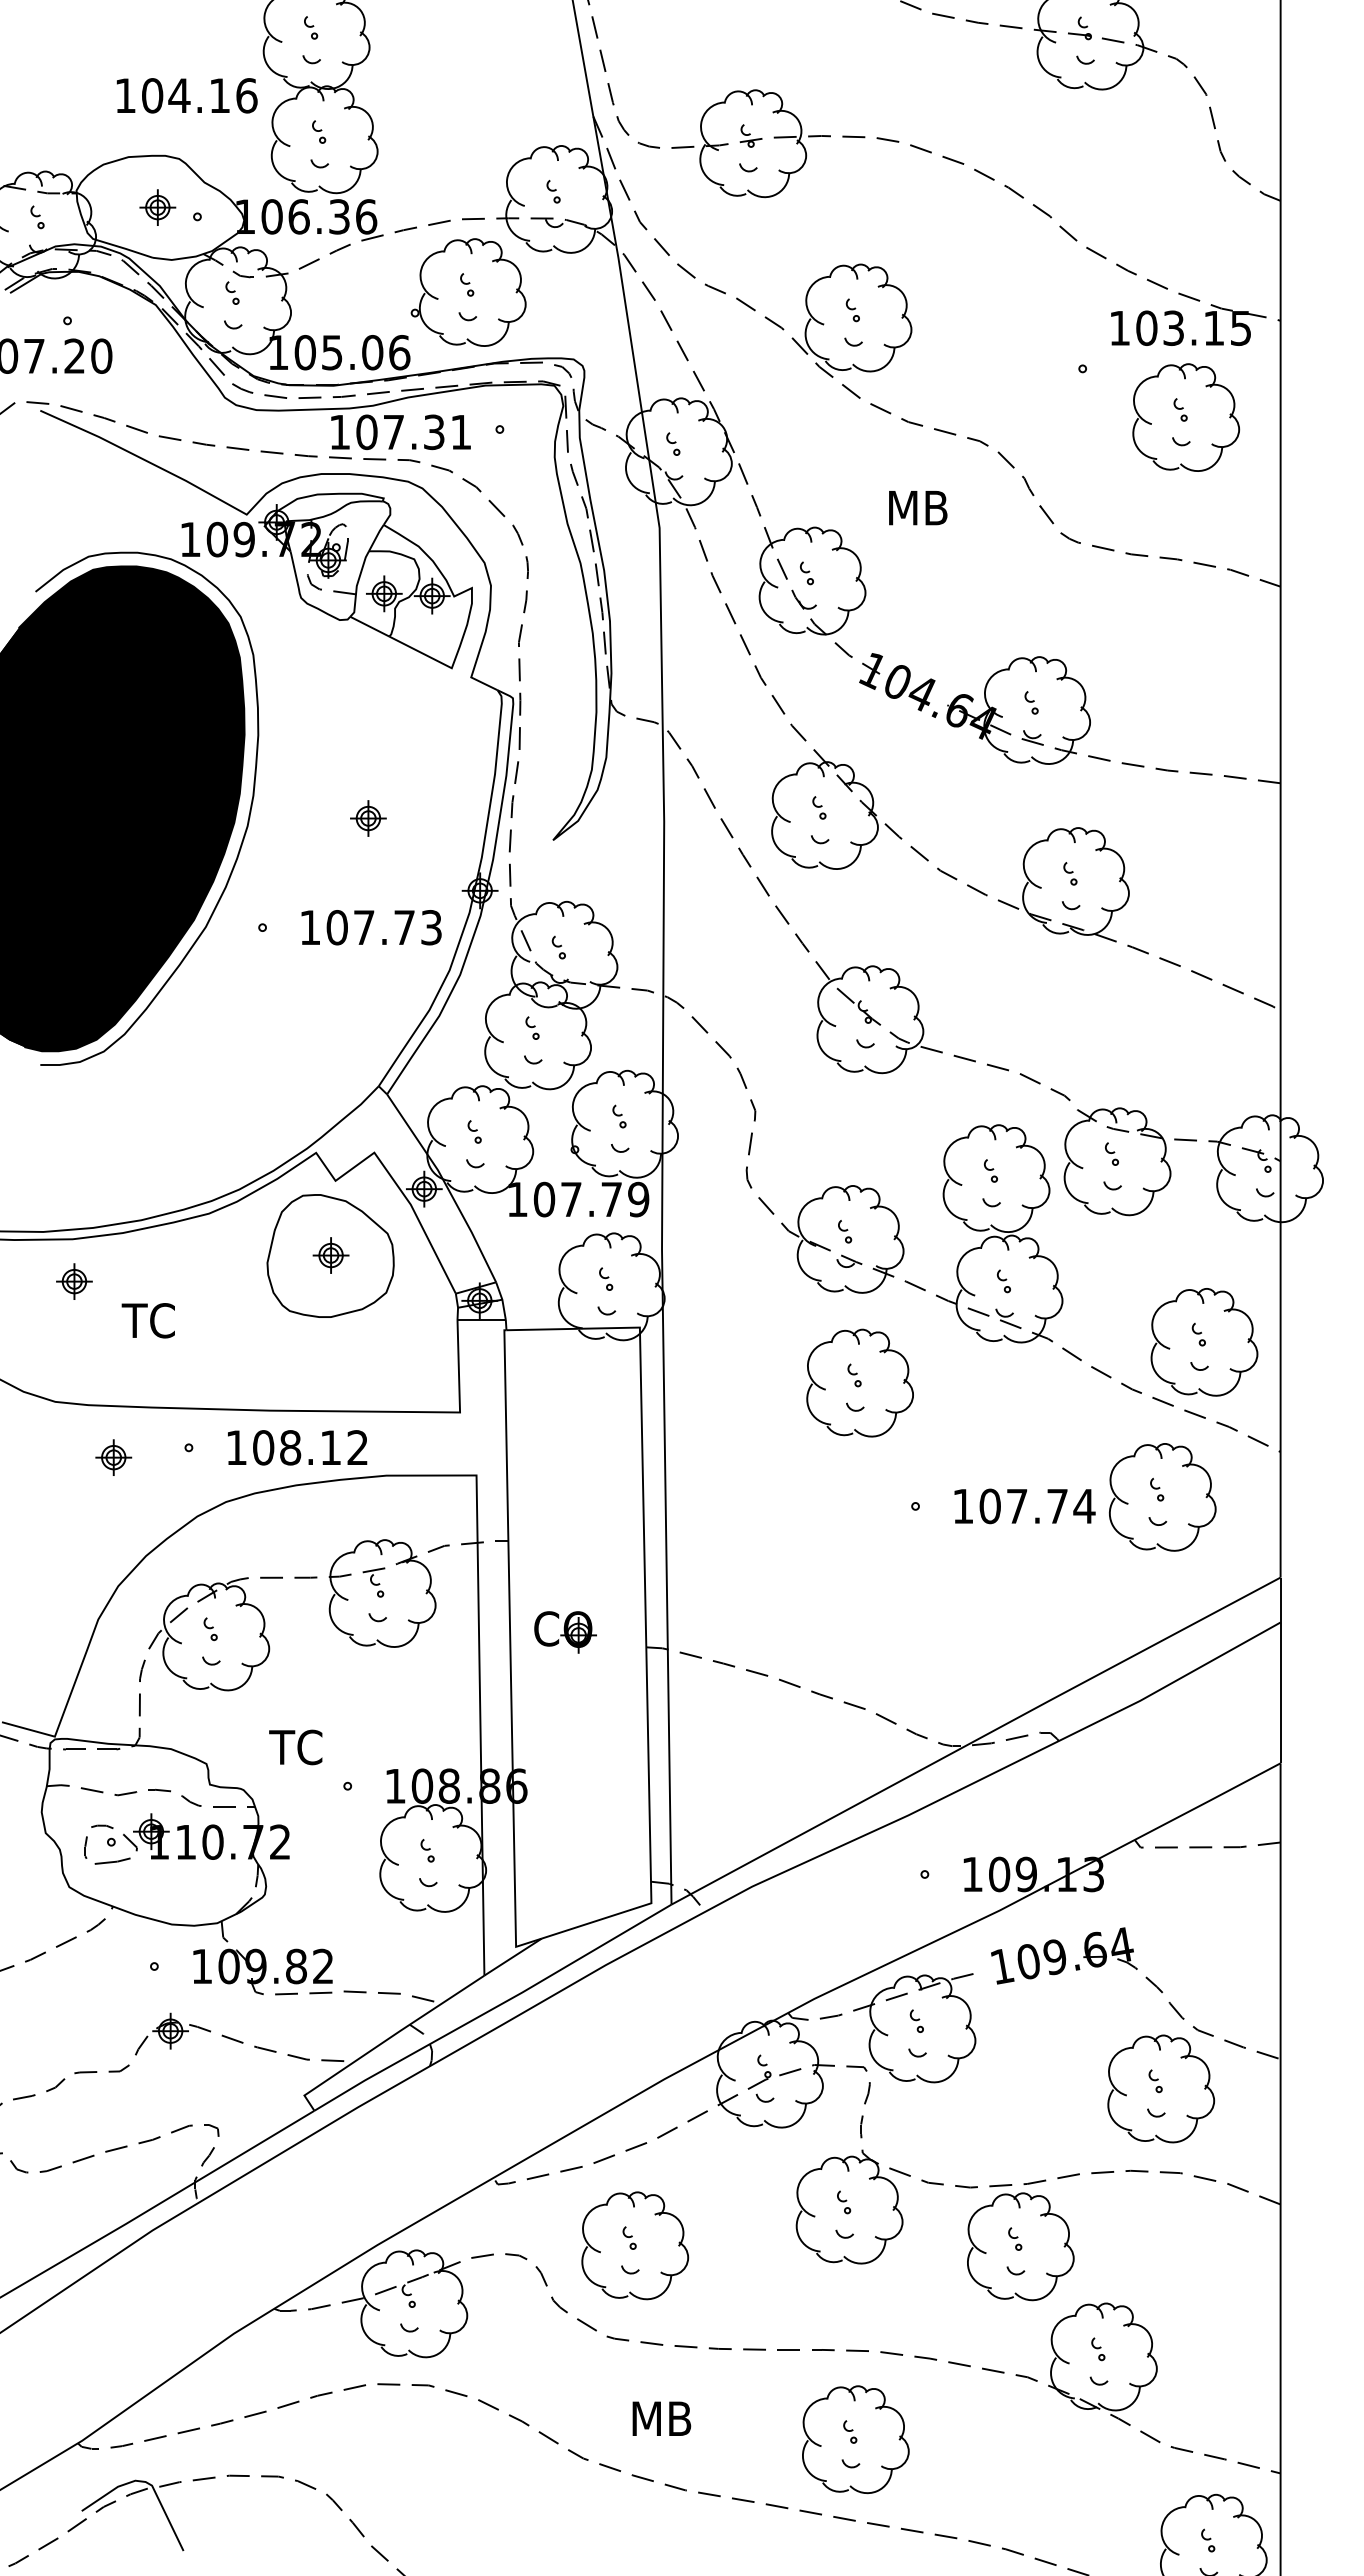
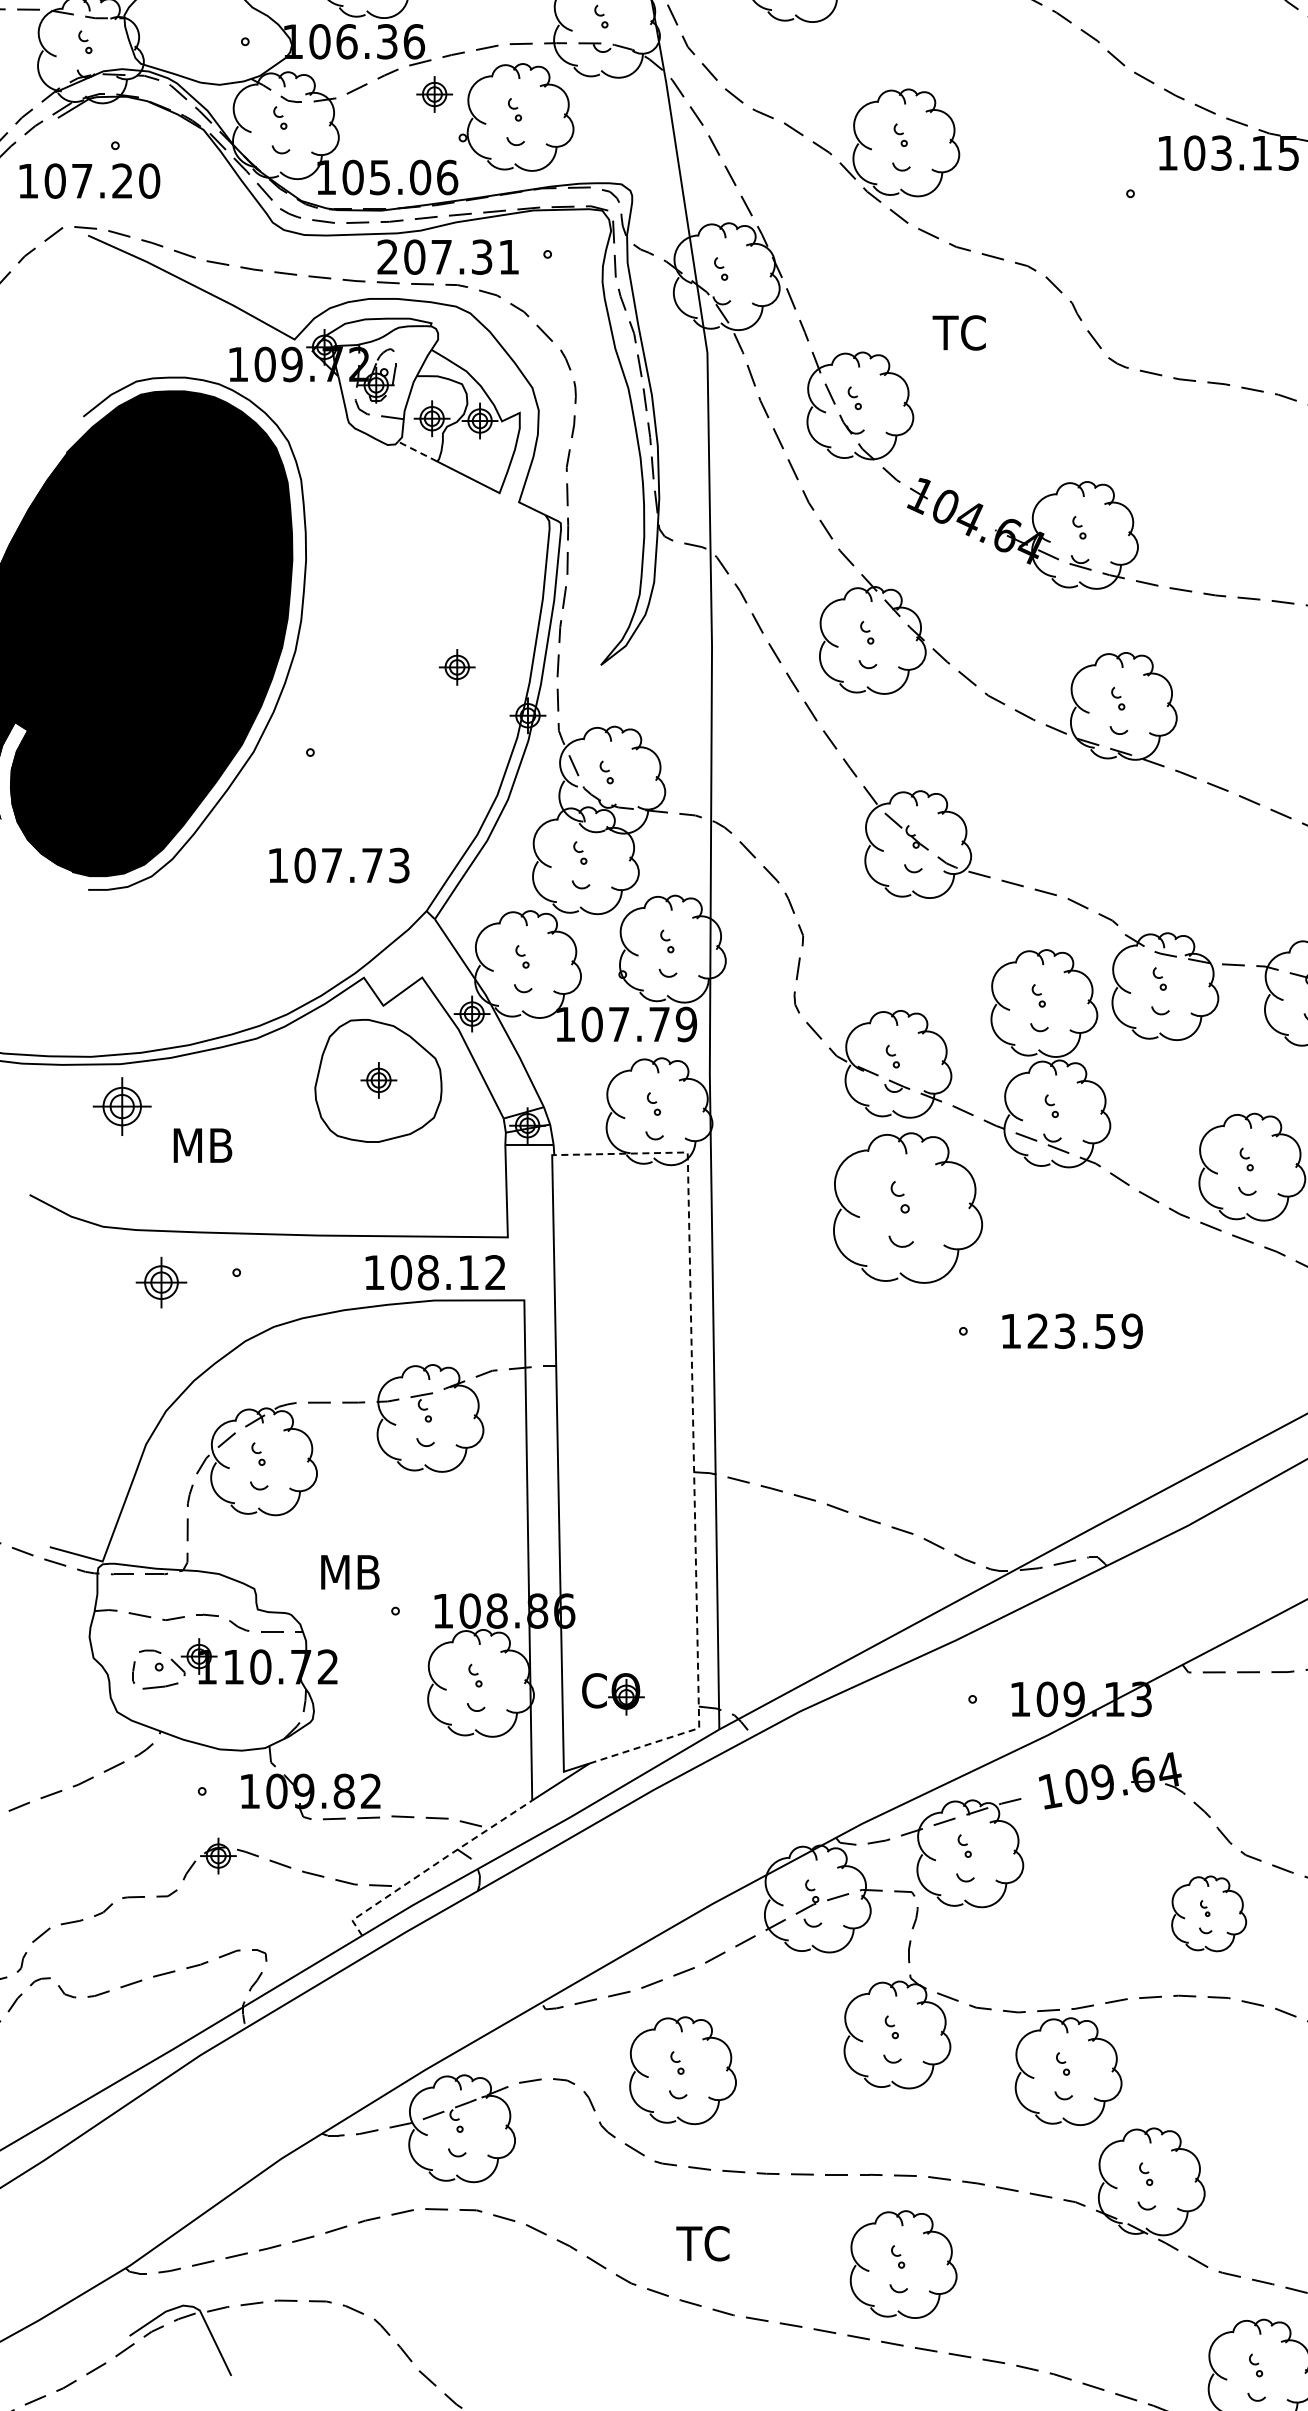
part: (157, 207) -> (434, 94), moved
part: (1186, 417) -> (1234, 242), removed
text: (339, 431) -> (387, 256), 107.31 -> 207.31
text: (915, 507) -> (963, 332), MB -> TC
line: (369, 626) -> (417, 451), solid -> dashed
part: (368, 818) -> (457, 667), moved
text: (371, 927) -> (339, 865), moved
part: (74, 1281) -> (122, 1106), size x1.6
text: (152, 1320) -> (200, 1145), TC -> MB
part: (859, 1382) -> (907, 1207), size x1.4
text: (297, 1447) -> (435, 1272), moved
part: (113, 1457) -> (161, 1282), size x1.4
part: (1162, 1497) -> (1210, 1322), removed
text: (1037, 1506) -> (1085, 1331), 107.74 -> 123.59
line: (645, 1606) -> (693, 1431), solid -> dashed
part: (565, 1632) -> (613, 1694), moved
text: (300, 1747) -> (348, 1572), TC -> MB
line: (386, 2040) -> (434, 1865), solid -> dashed
part: (1161, 2088) -> (1209, 1913), size x0.7
text: (659, 2418) -> (707, 2243), MB -> TC

